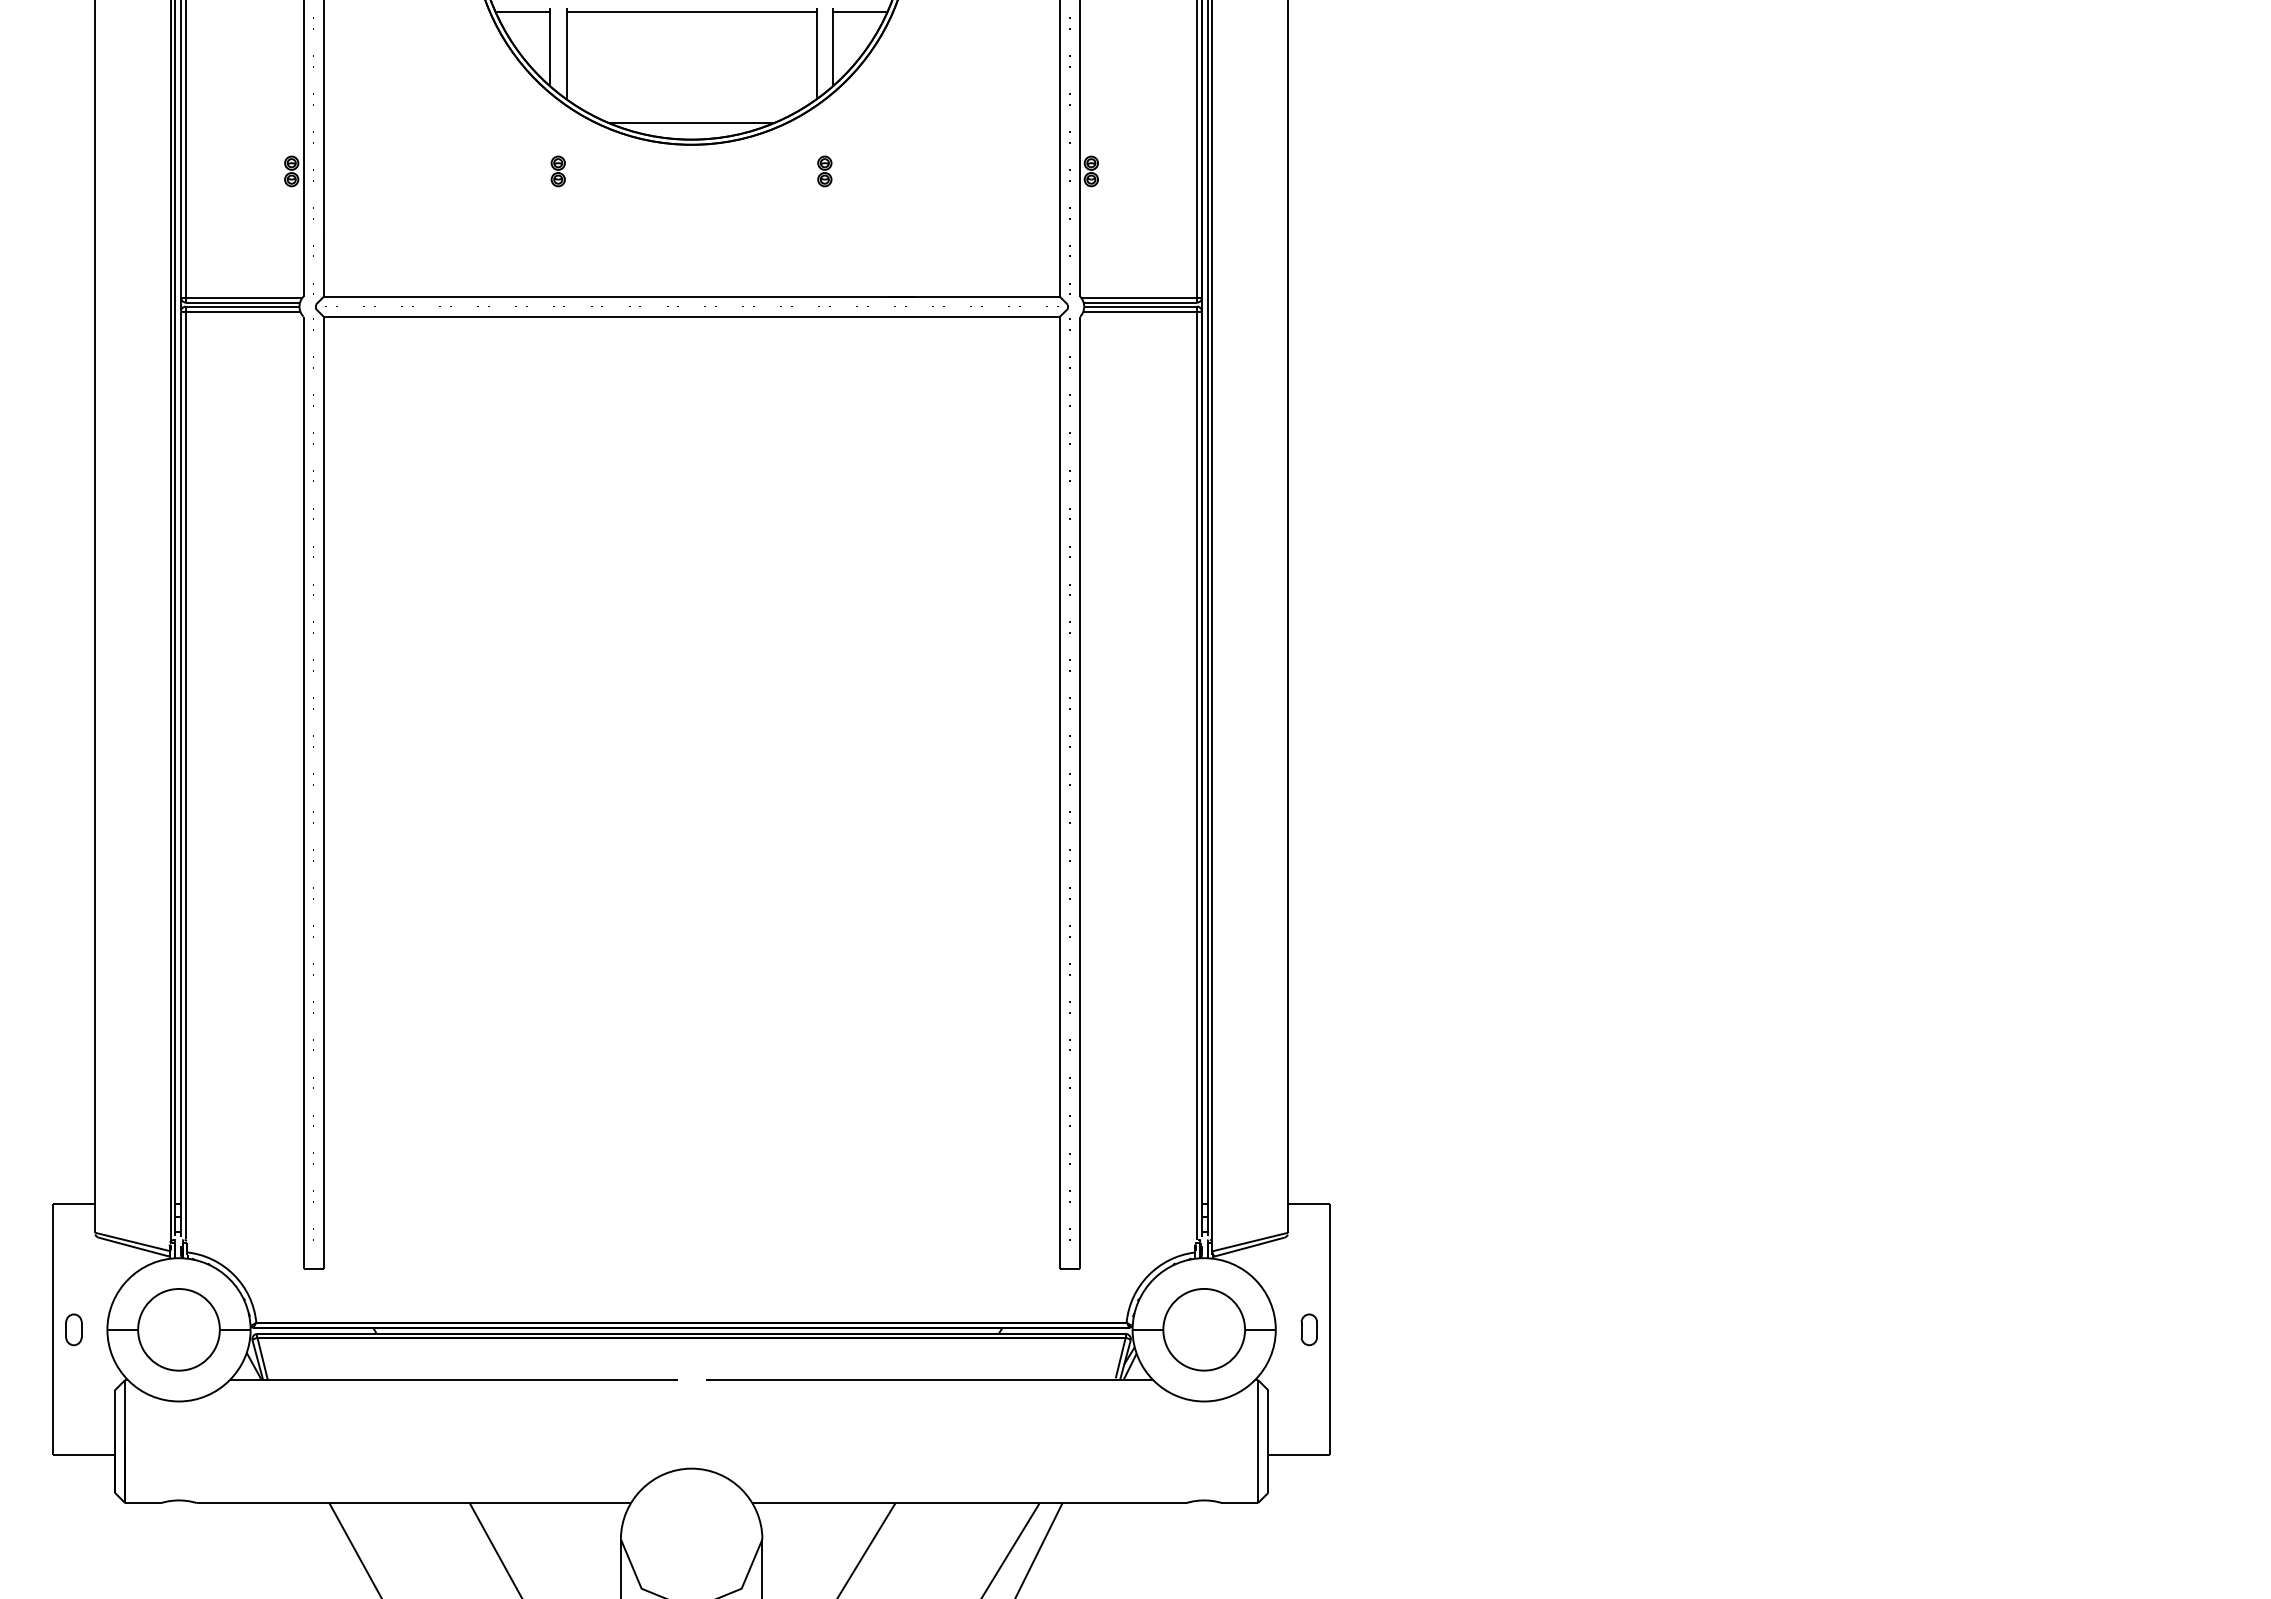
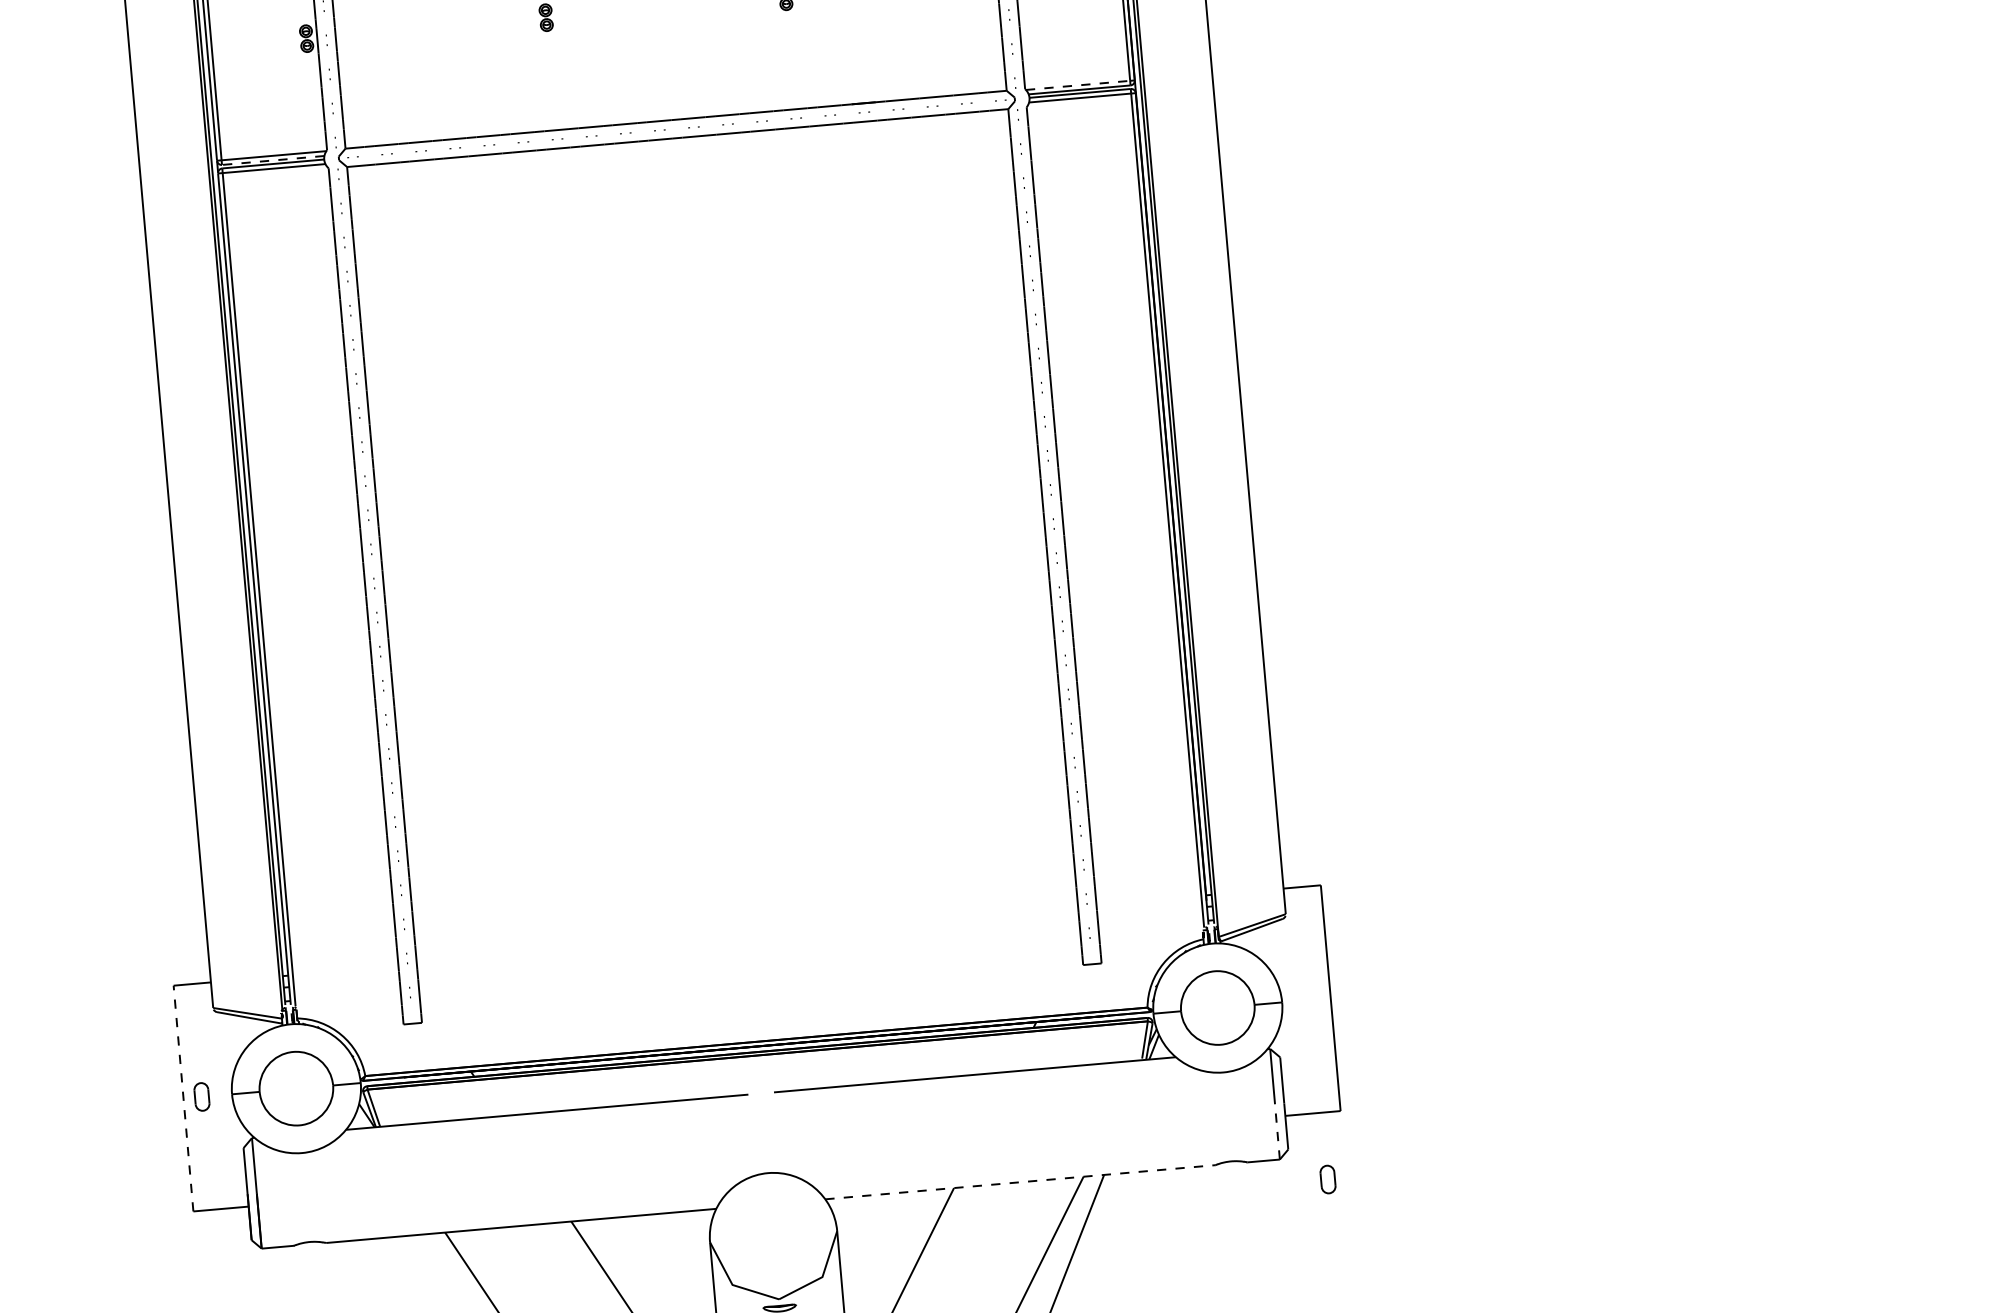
line: (1139, 297) -> (1078, 85), solid -> dashed
line: (243, 302) -> (273, 160), solid -> dashed
line: (53, 1329) -> (183, 1098), solid -> dashed
part: (1308, 1329) -> (1327, 1179), moved
line: (1258, 1473) -> (1277, 1132), solid -> dashed
line: (969, 1503) -> (1020, 1182), solid -> dashed

